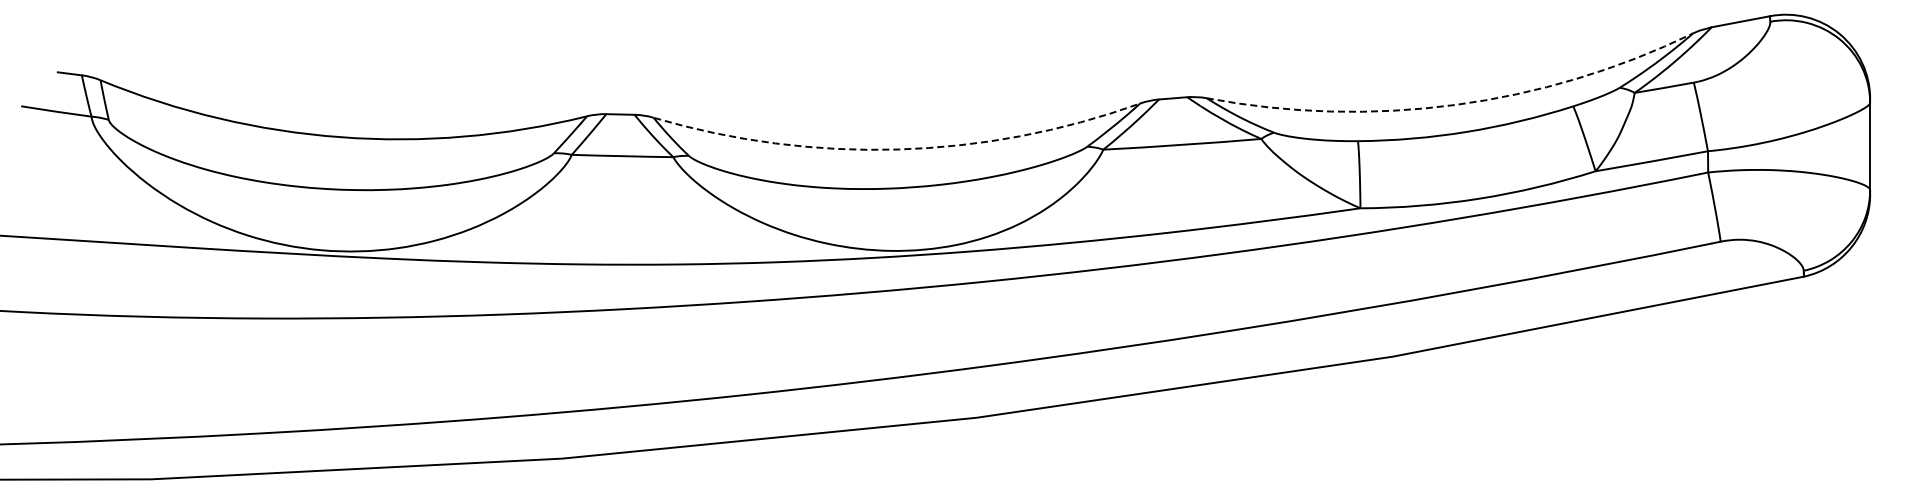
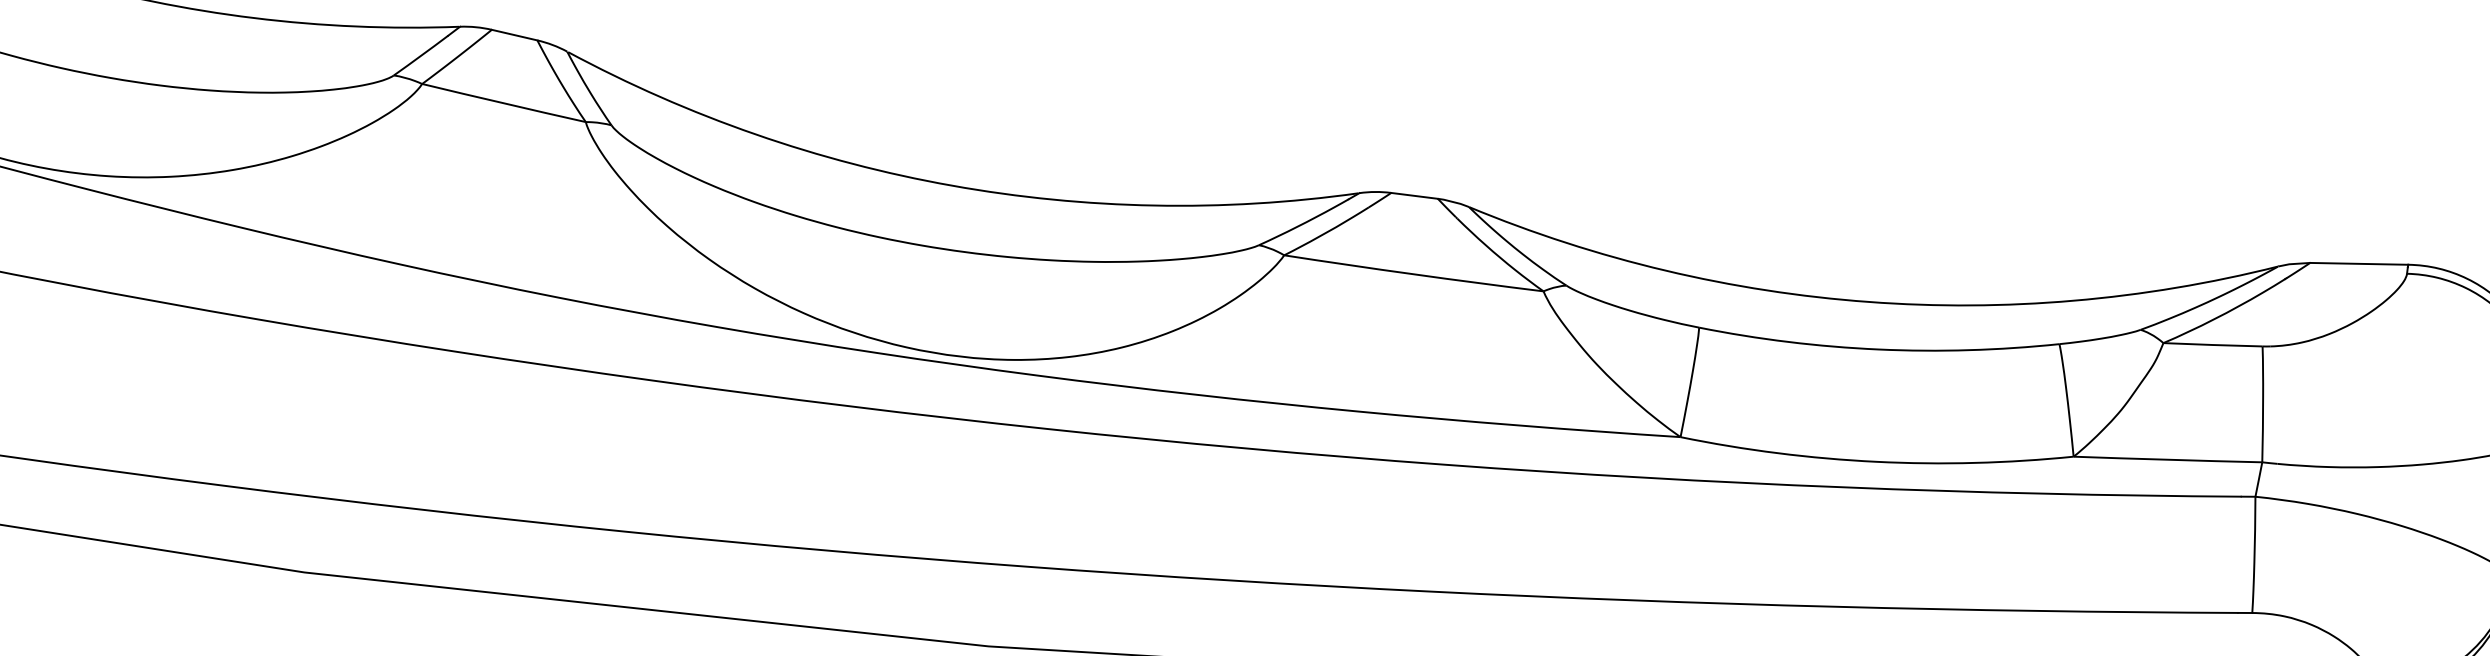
arc: (1455, 105) -> (1869, 302), dashed -> solid
arc: (898, 149) -> (952, 185), dashed -> solid

